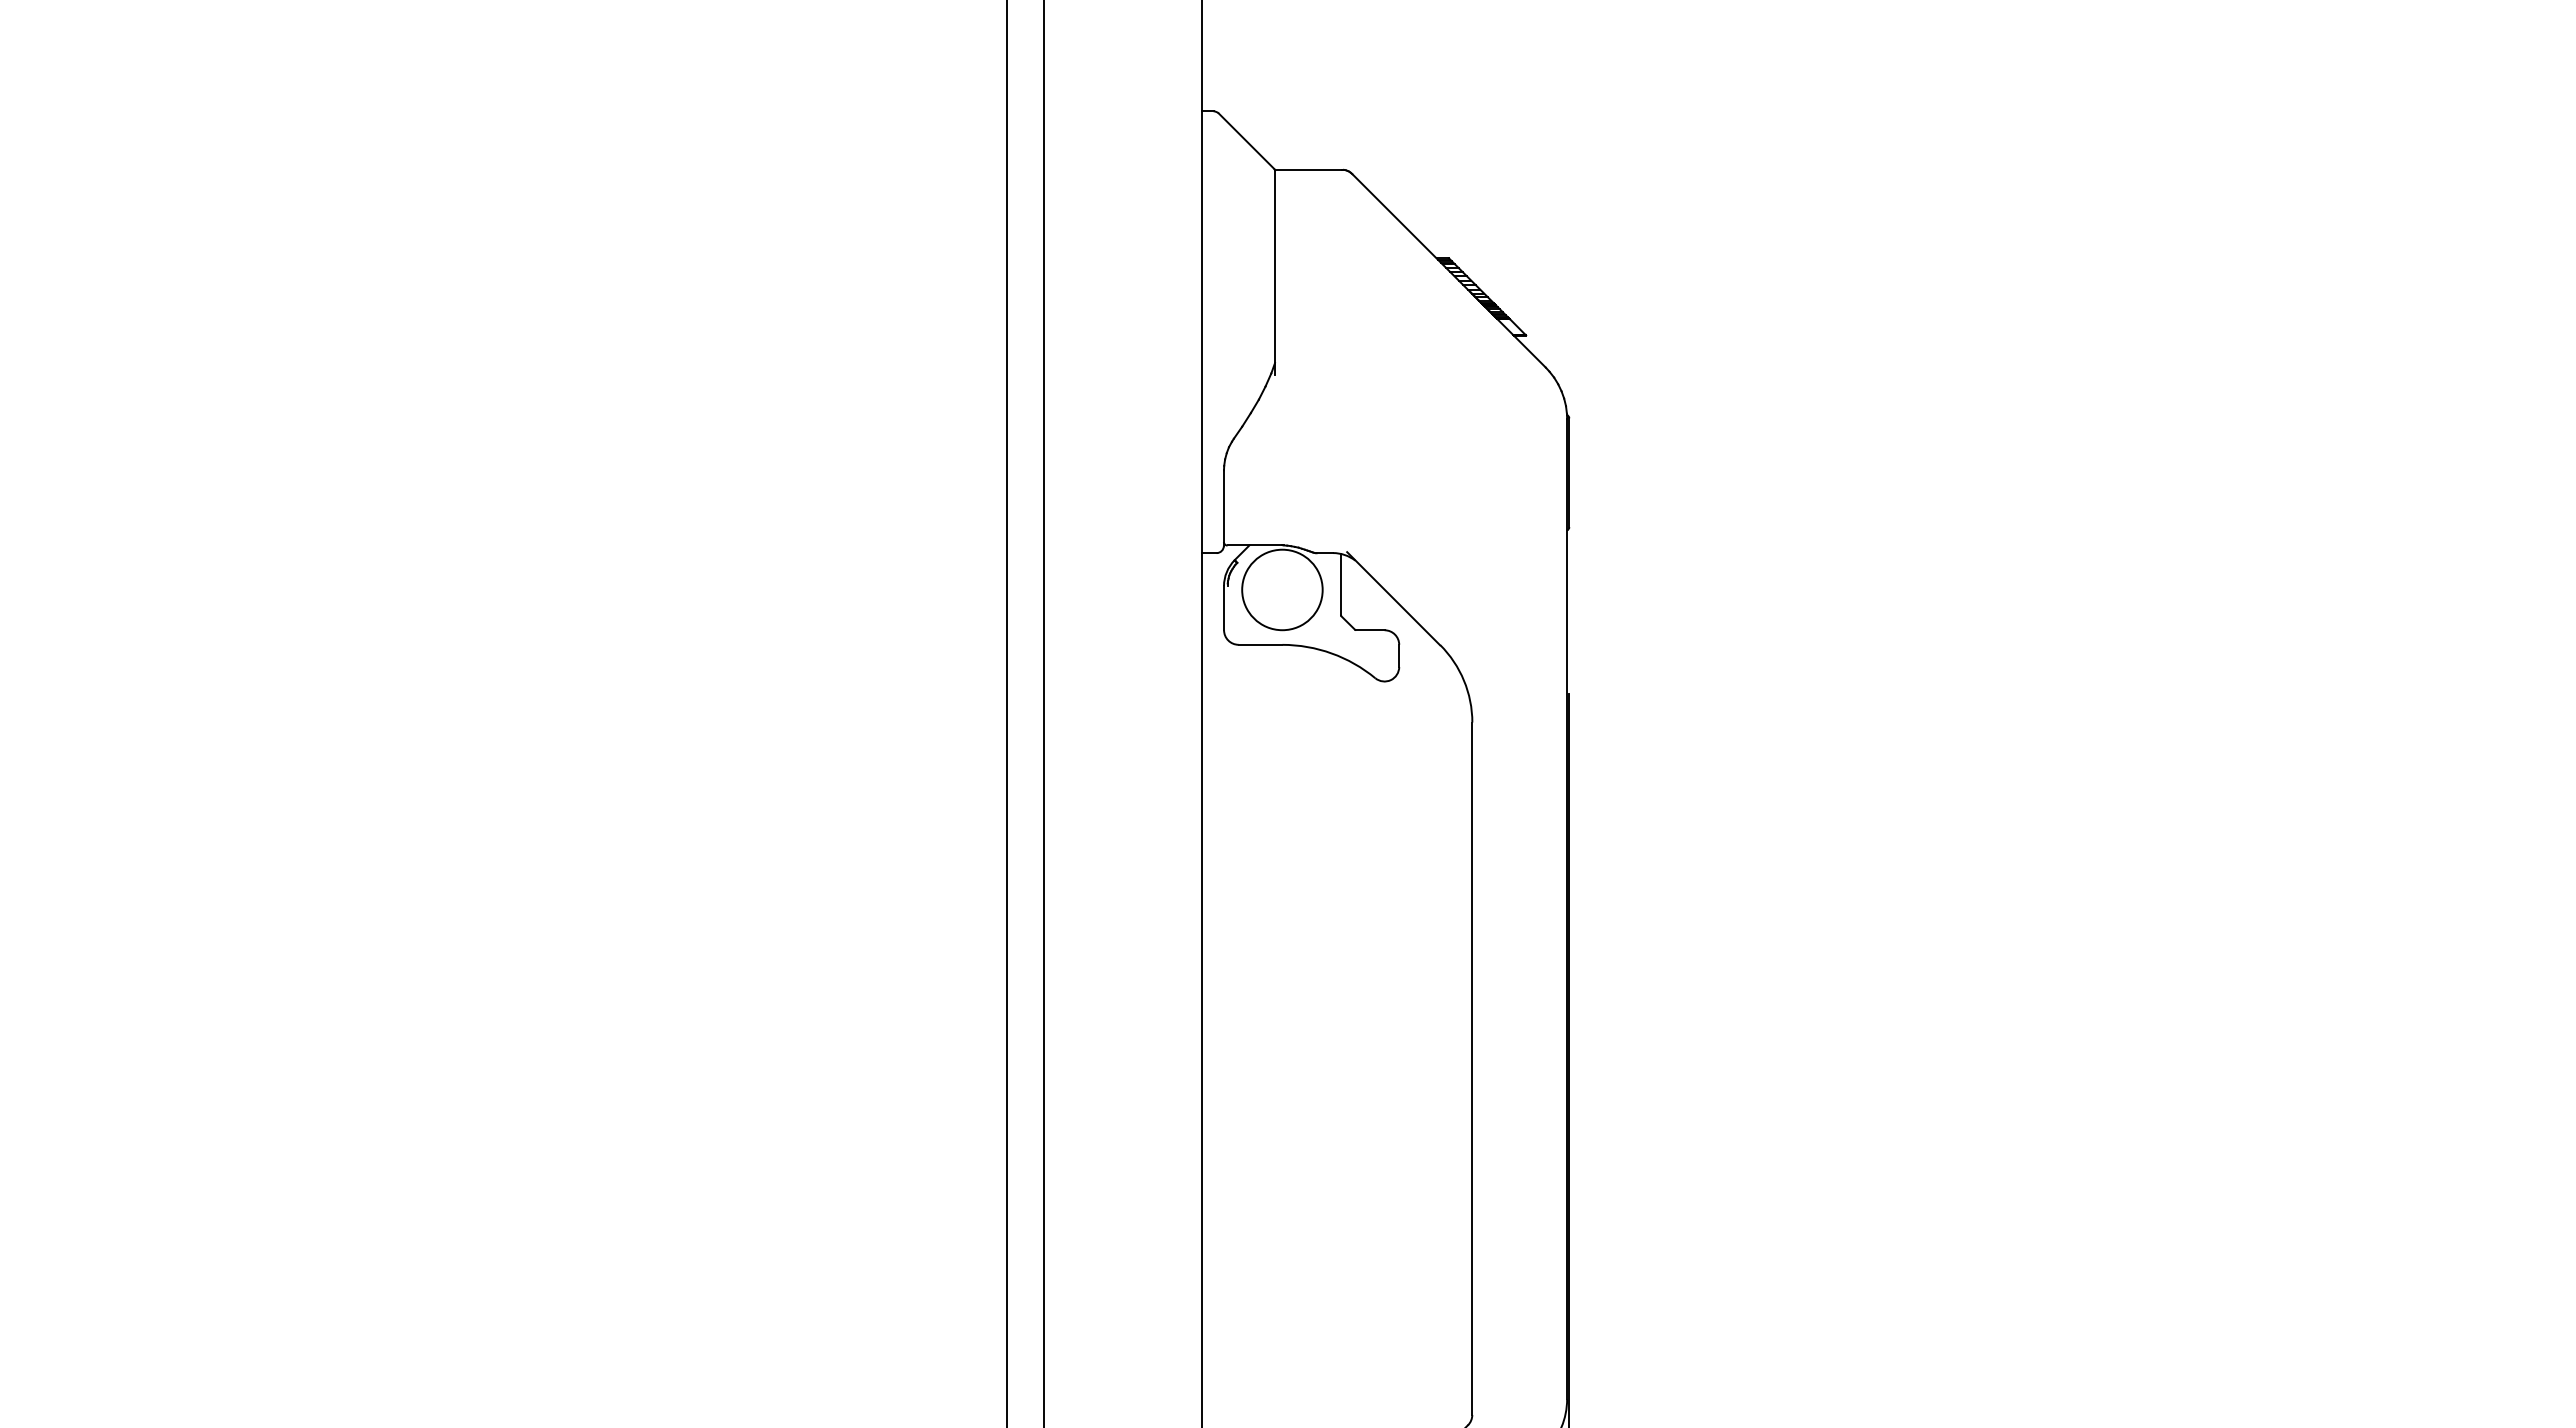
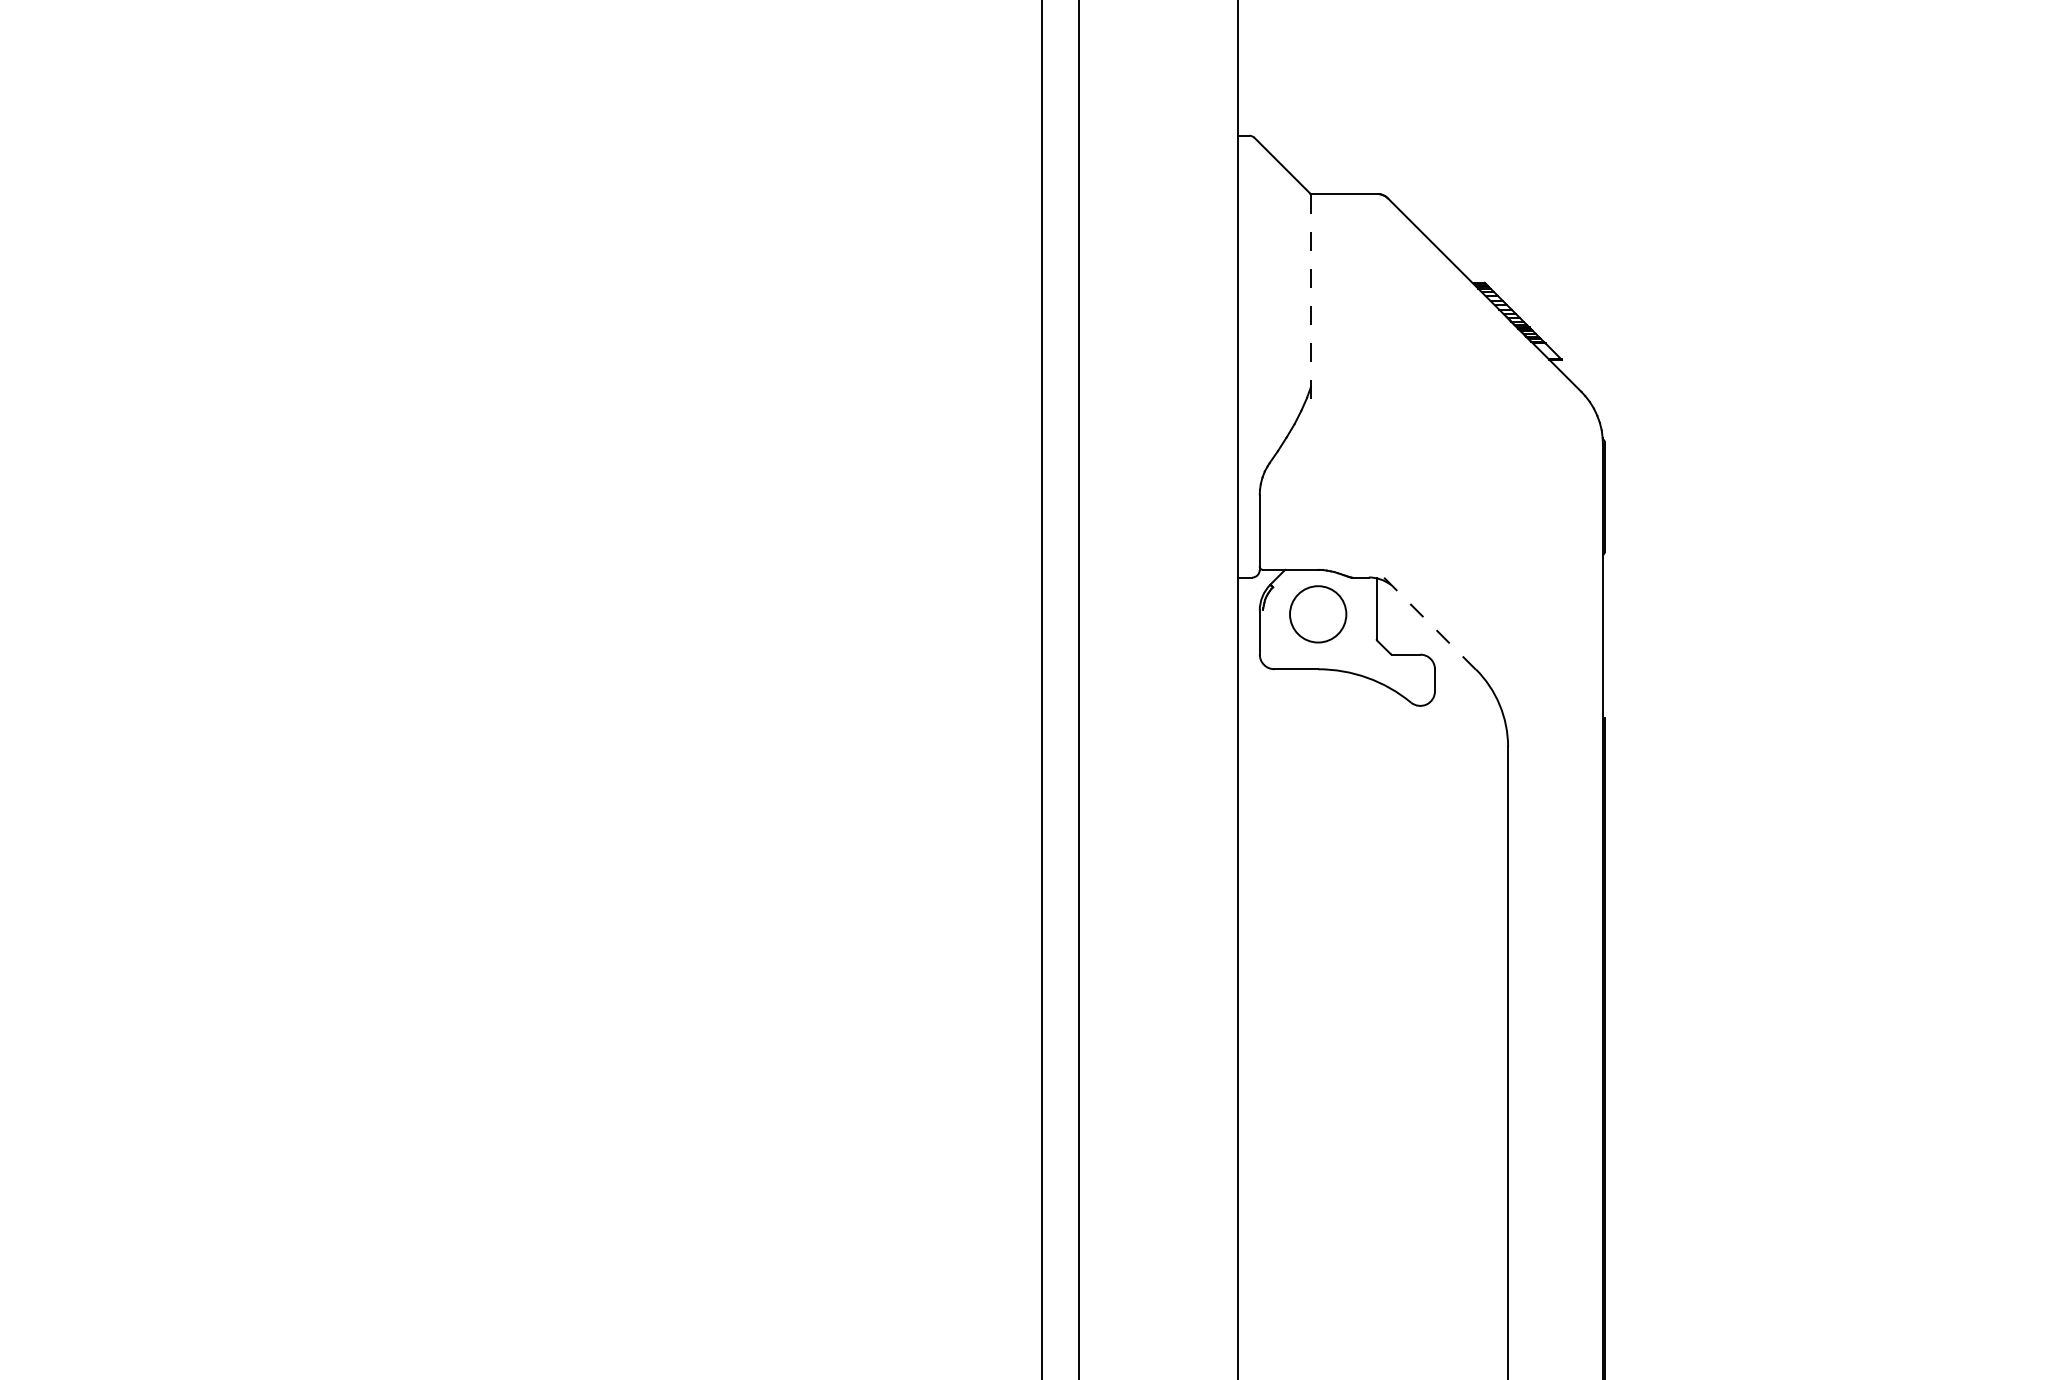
line: (1275, 271) -> (1311, 295), solid -> dashed
circle: (1282, 589) -> (1318, 613), size x0.7
line: (1393, 598) -> (1429, 622), solid -> dashed

